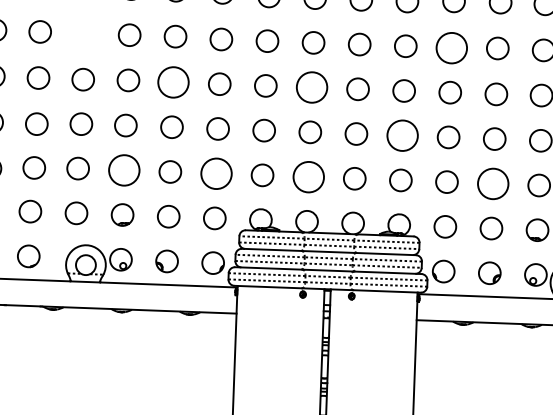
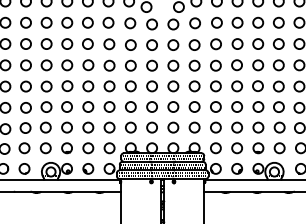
circle: (84, 33) -> (46, 65), added
circle: (451, 47) -> (215, 65), size x0.71
circle: (174, 82) -> (88, 86), size x0.71
circle: (310, 87) -> (151, 86), size x0.71
circle: (402, 134) -> (194, 106), size x0.71
circle: (123, 169) -> (66, 127), size x0.71
circle: (216, 173) -> (109, 127), size x0.71
circle: (307, 176) -> (151, 127), size x0.71
circle: (491, 183) -> (236, 127), size x0.71

